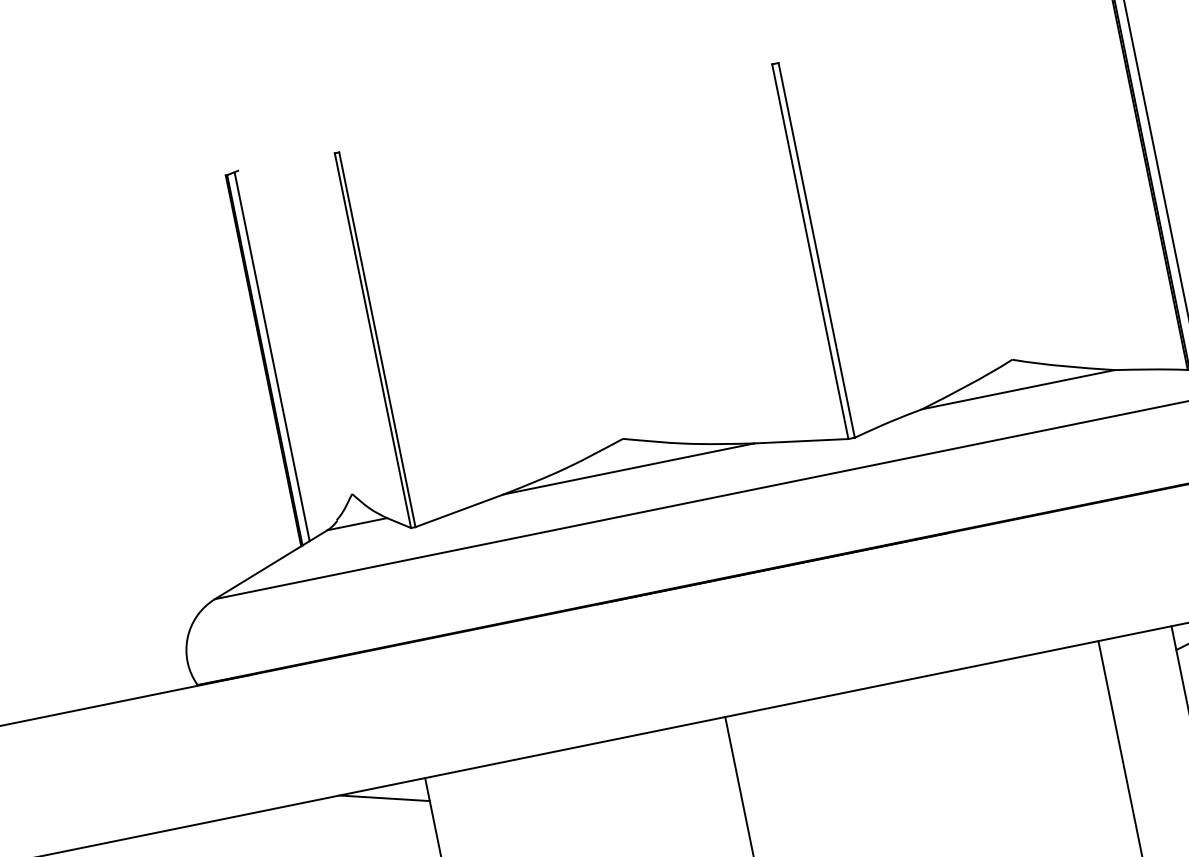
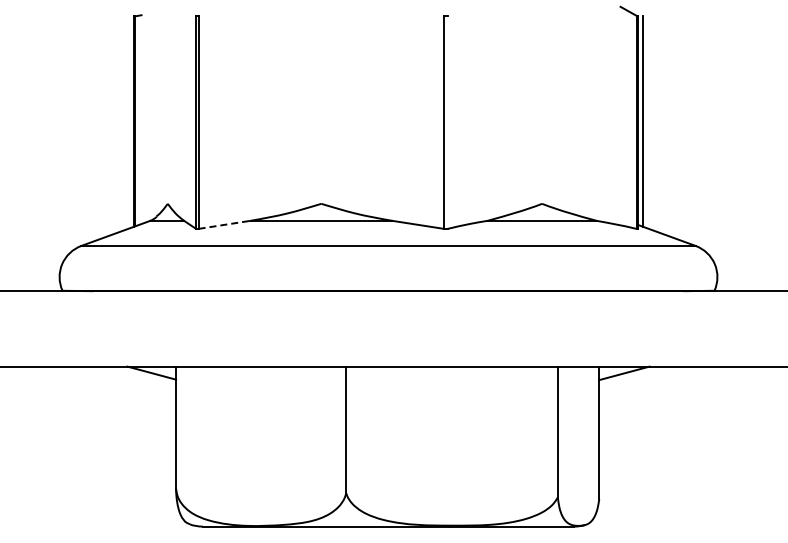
line: (816, 250) -> (447, 122), removed
line: (272, 357) -> (139, 120), removed
line: (459, 510) -> (224, 224), solid -> dashed

